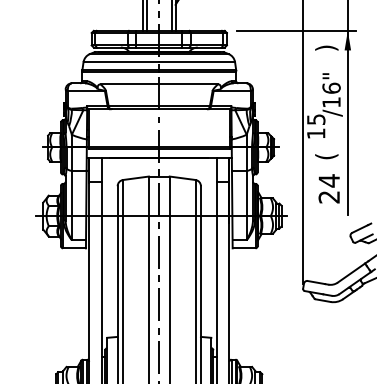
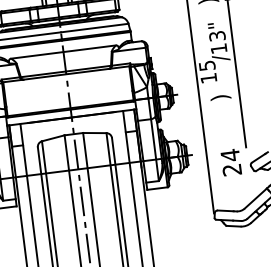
text: (331, 87) -> (217, 35), /16" -> /13"
text: (326, 156) -> (220, 97), ( -> )
text: (328, 188) -> (230, 162), moved

